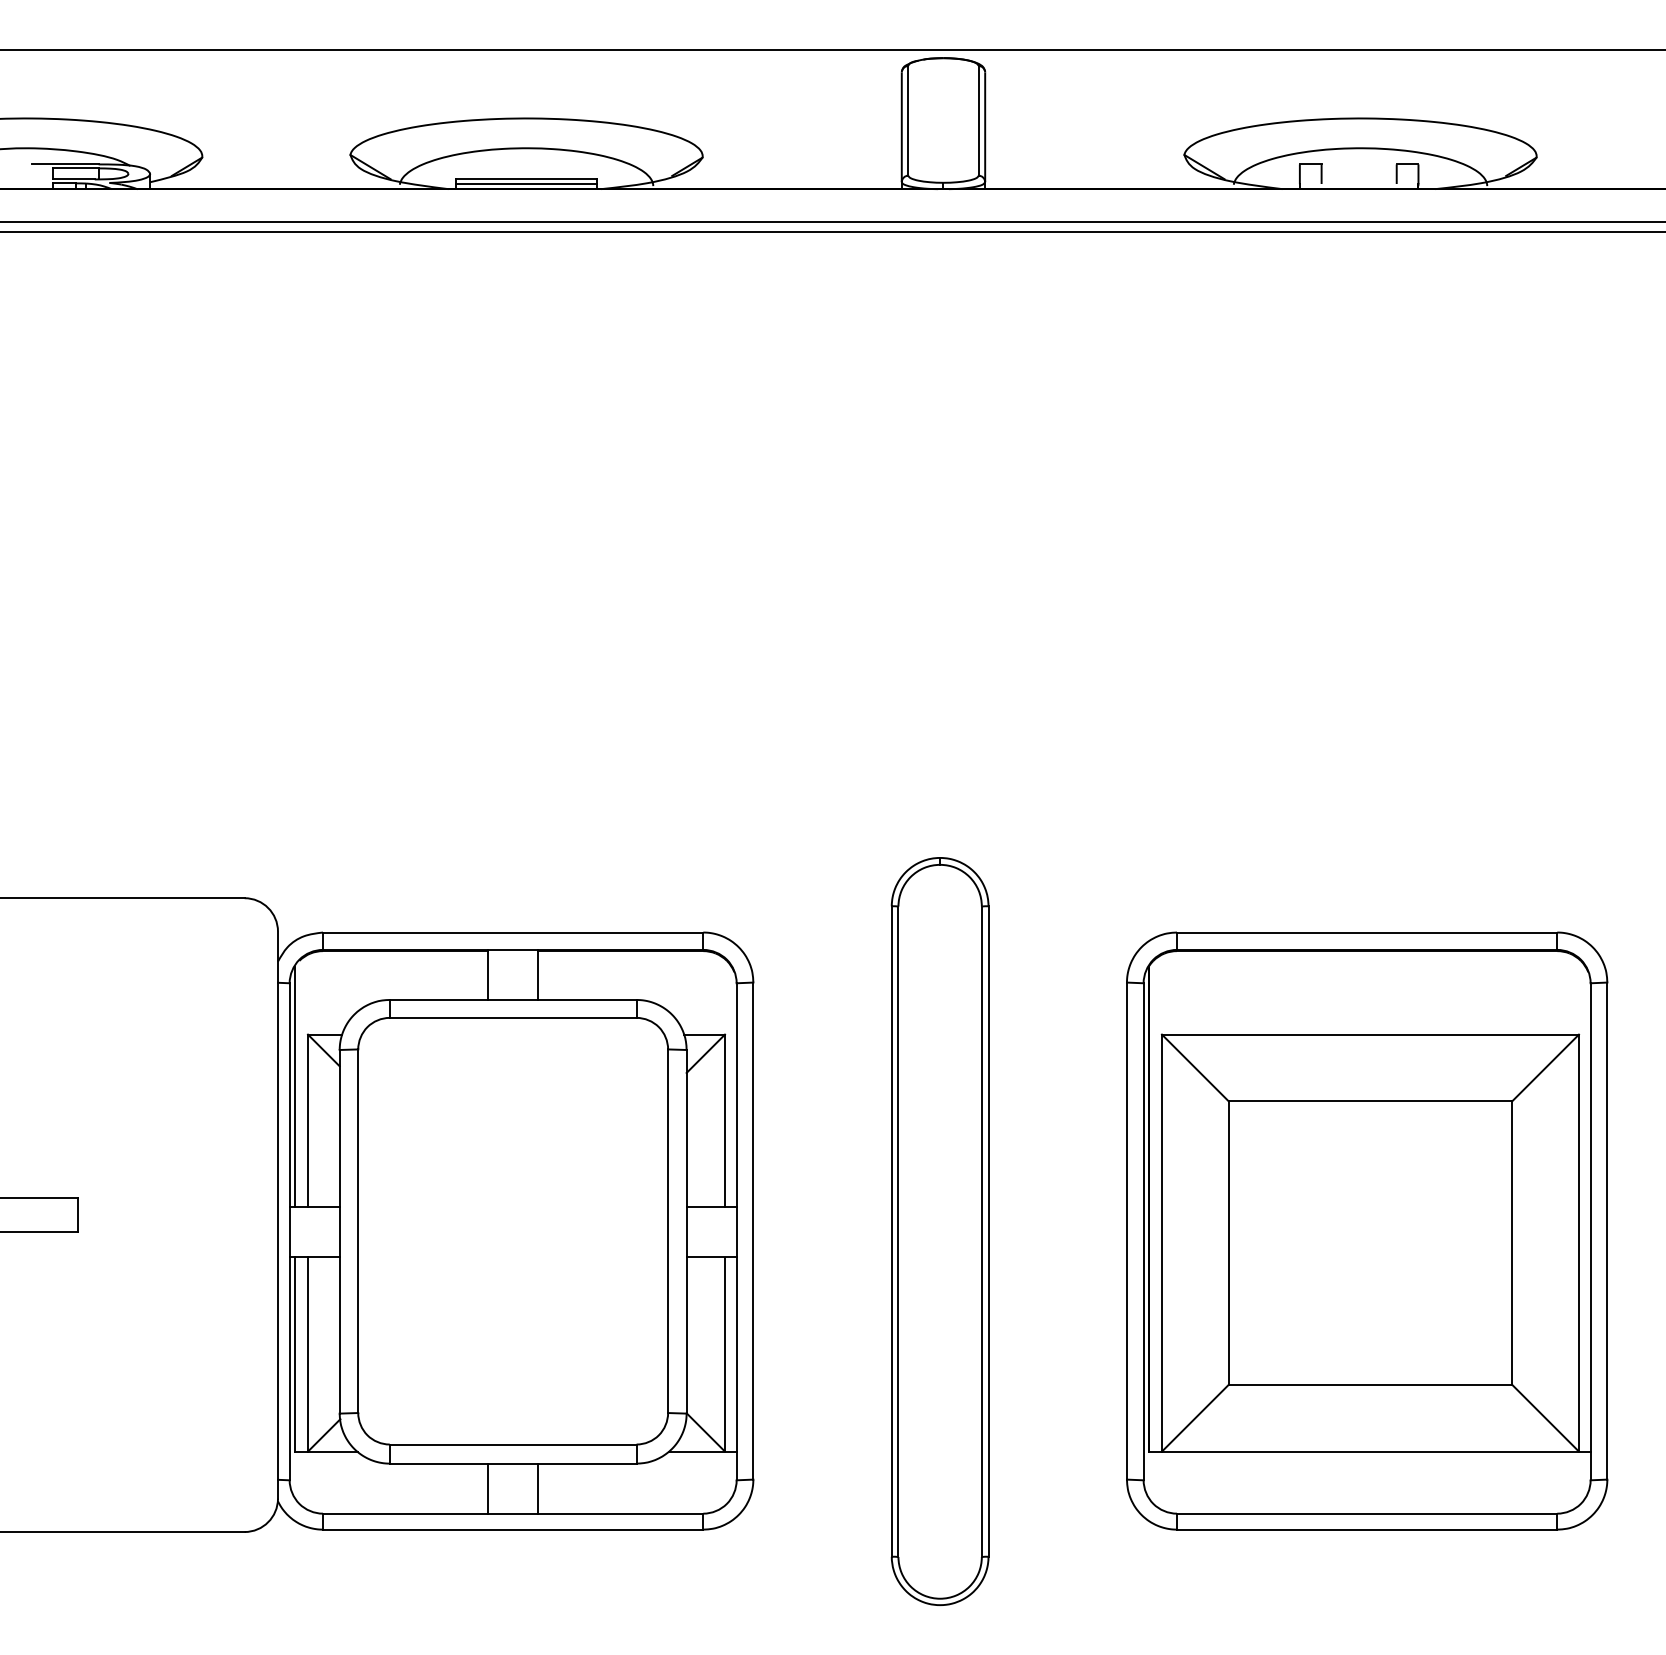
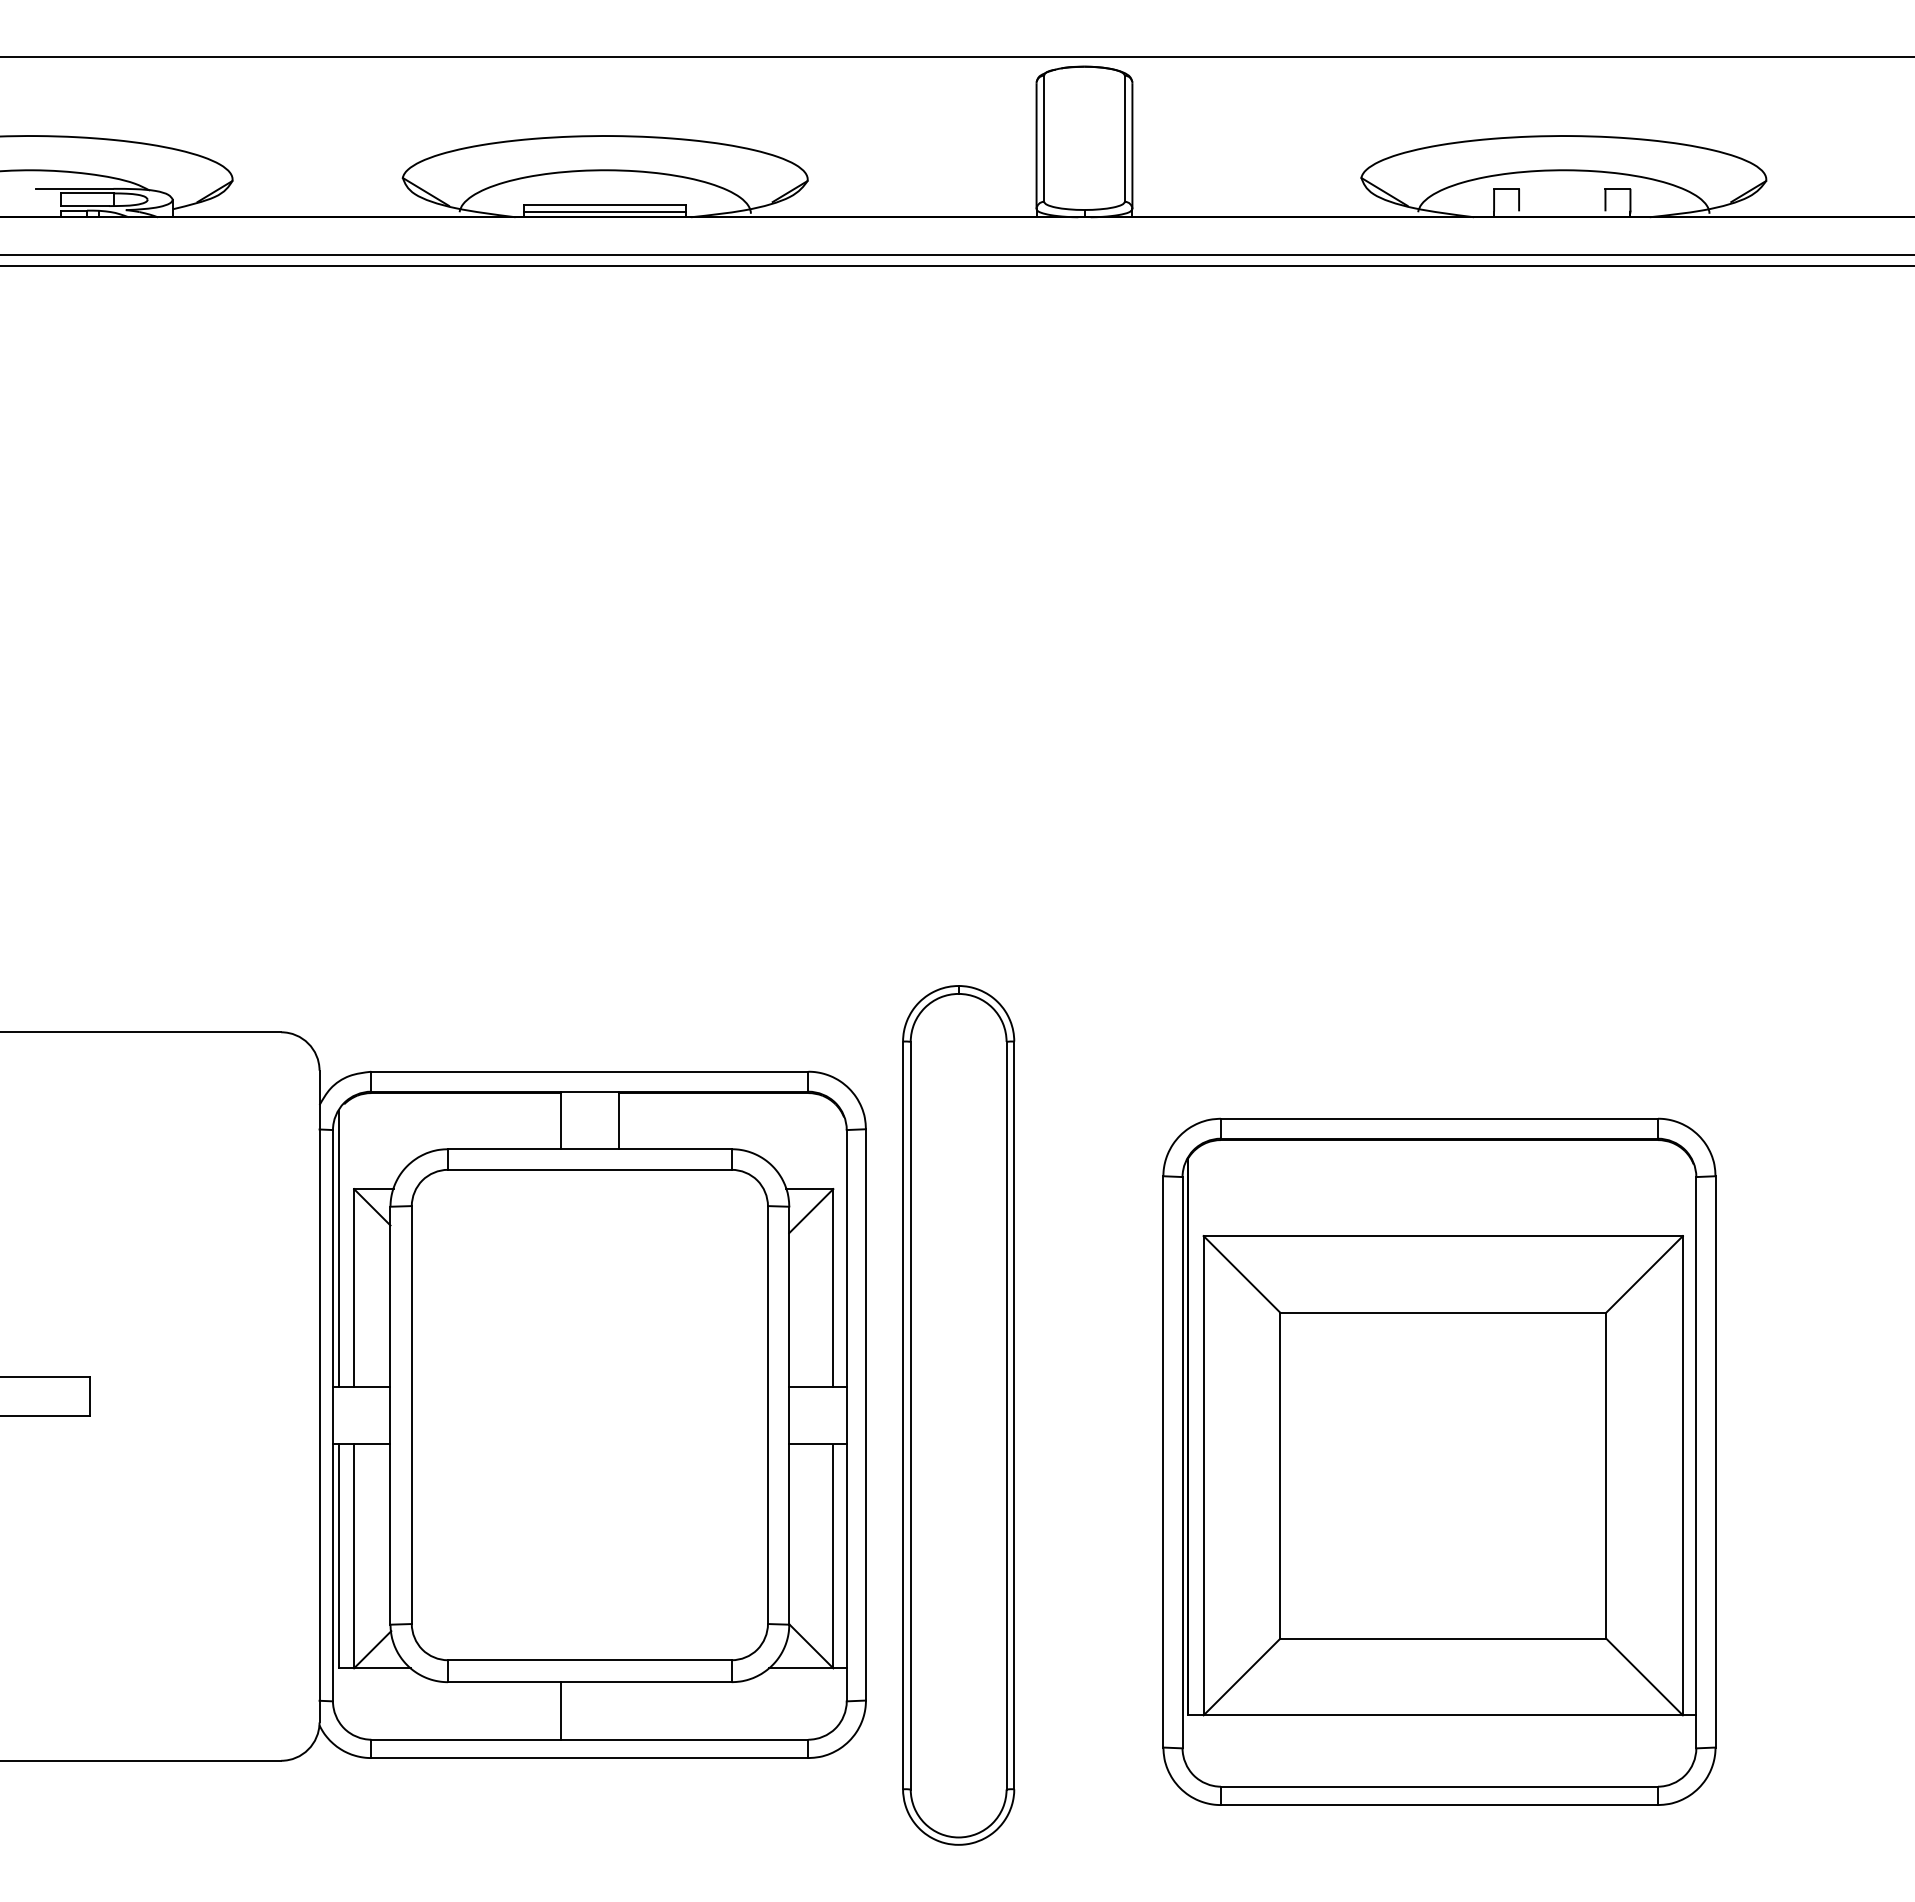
part: (1367, 1230) -> (1439, 1461), moved
part: (940, 1231) -> (958, 1415), moved
line: (538, 1488) -> (618, 1710), removed

